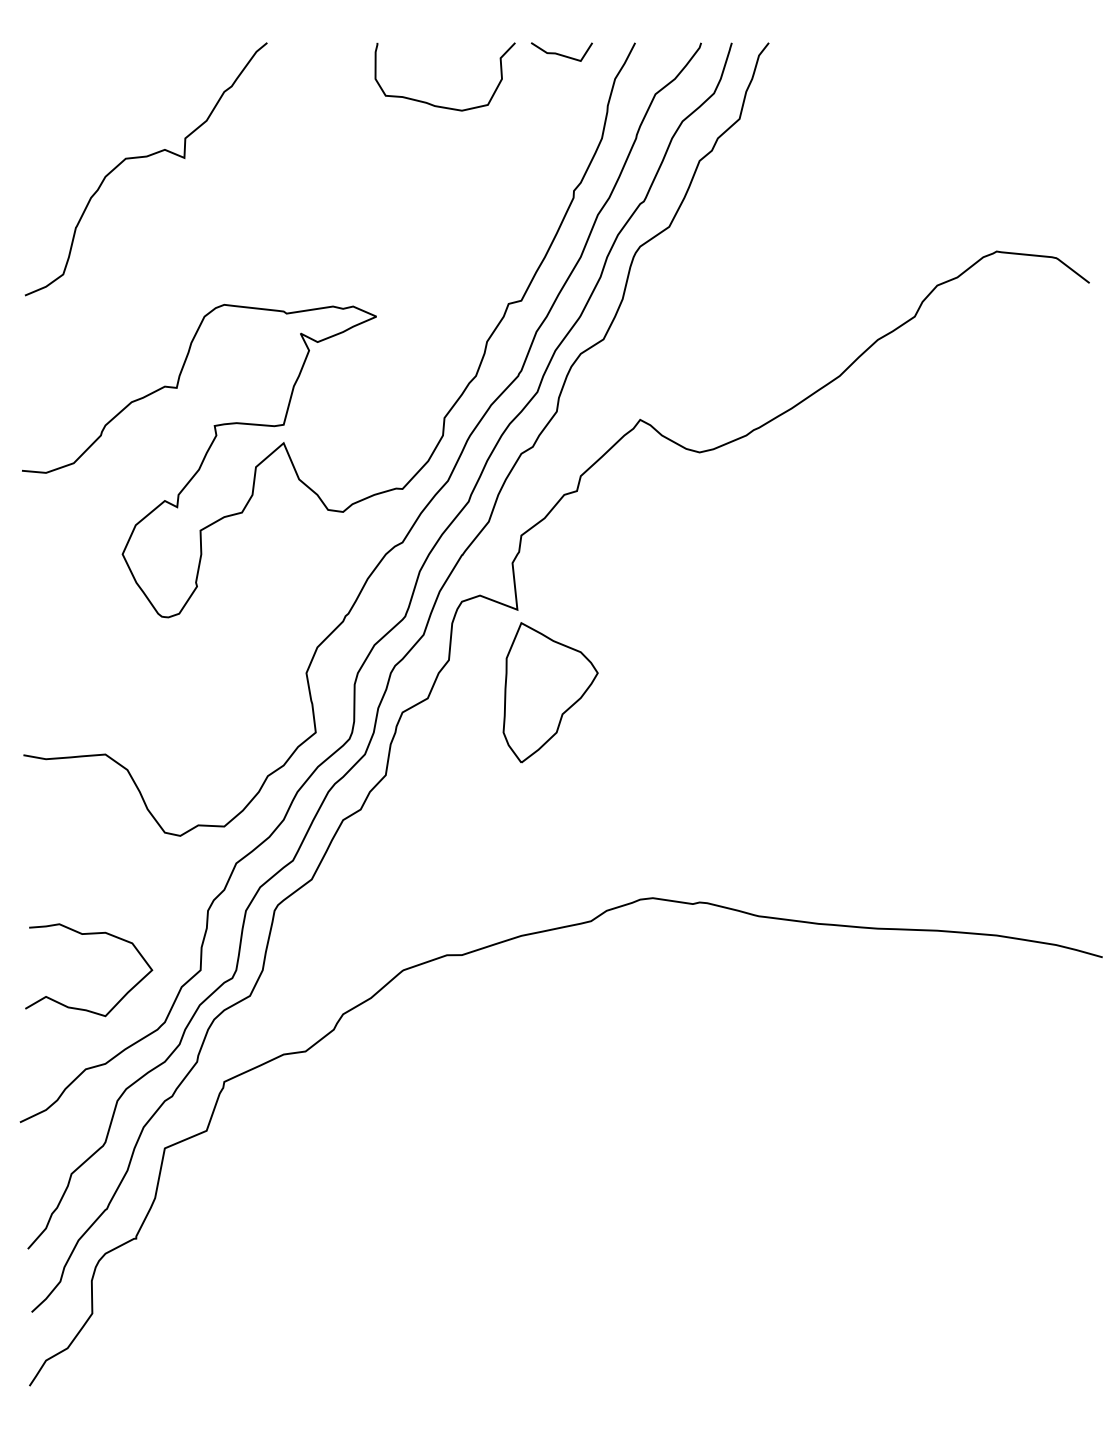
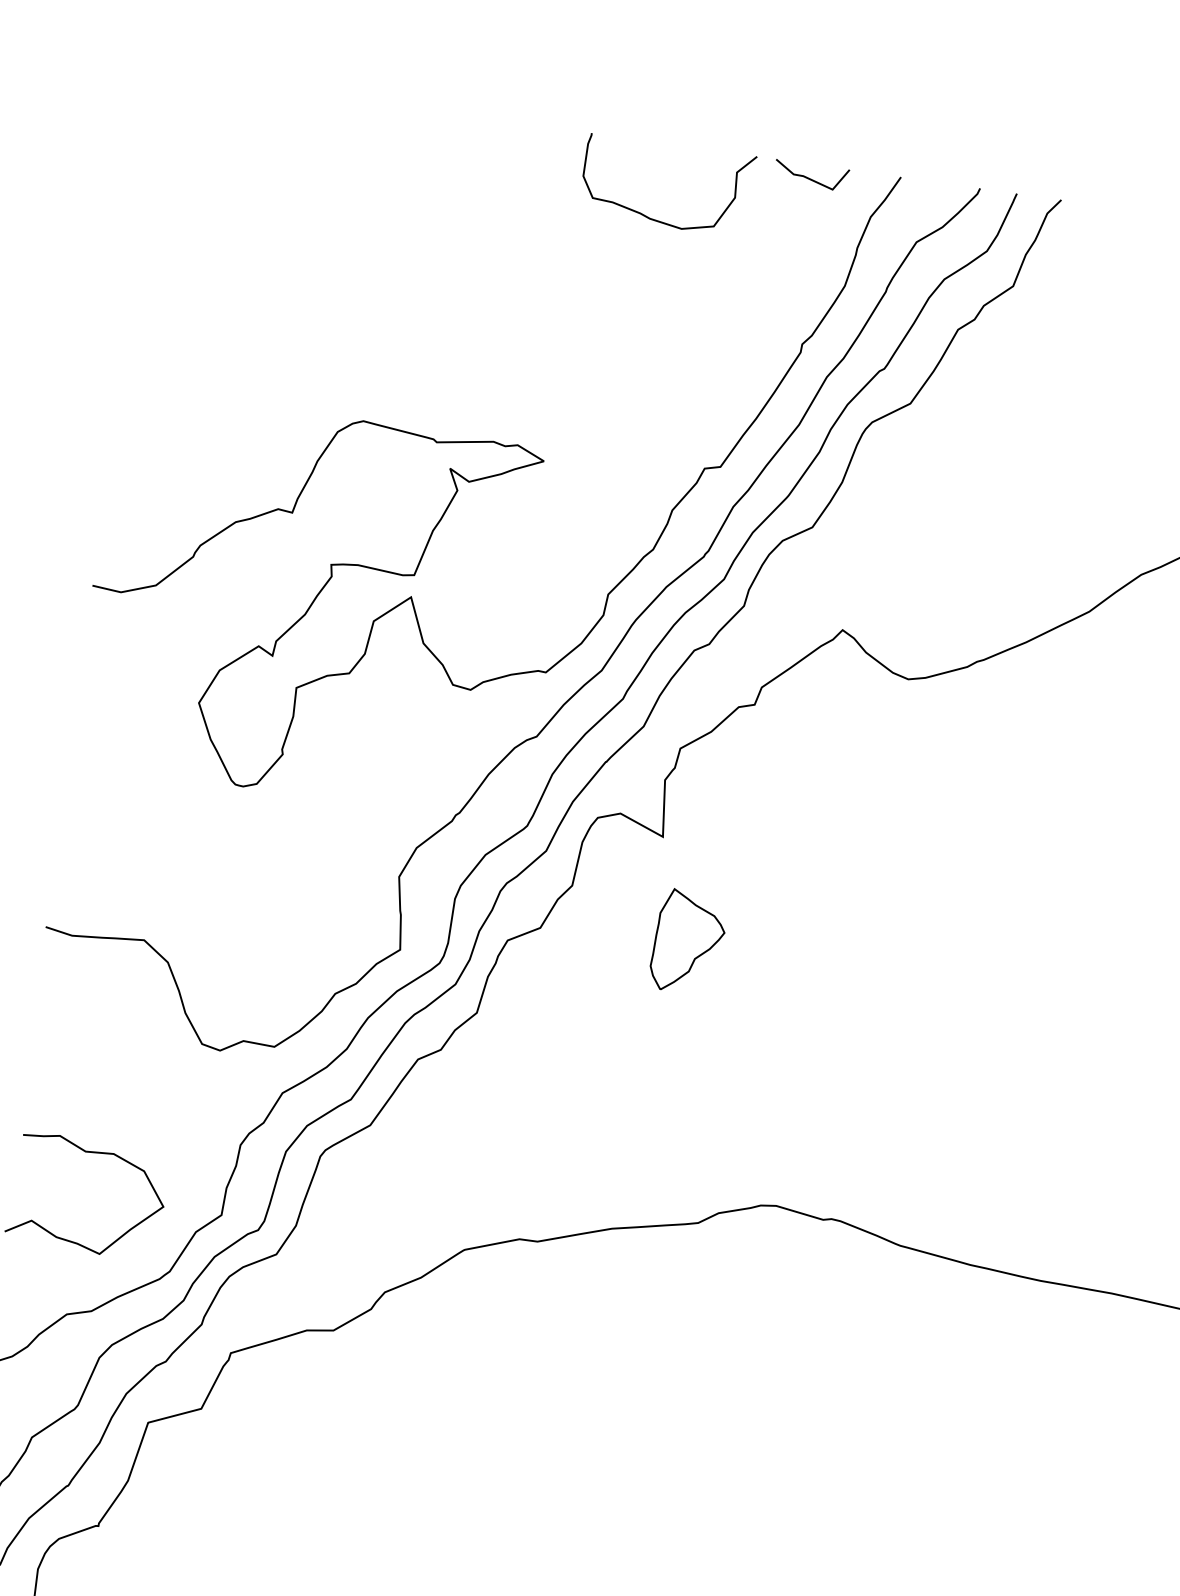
curve: (145, 157) -> (294, 231), removed
part: (550, 692) -> (688, 941), size x0.6

